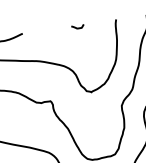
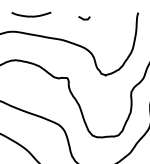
curve: (78, 27) -> (84, 18), moved

